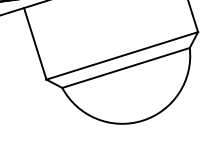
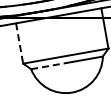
line: (35, 43) -> (19, 43), solid -> dashed
line: (94, 76) -> (49, 65), solid -> dashed

